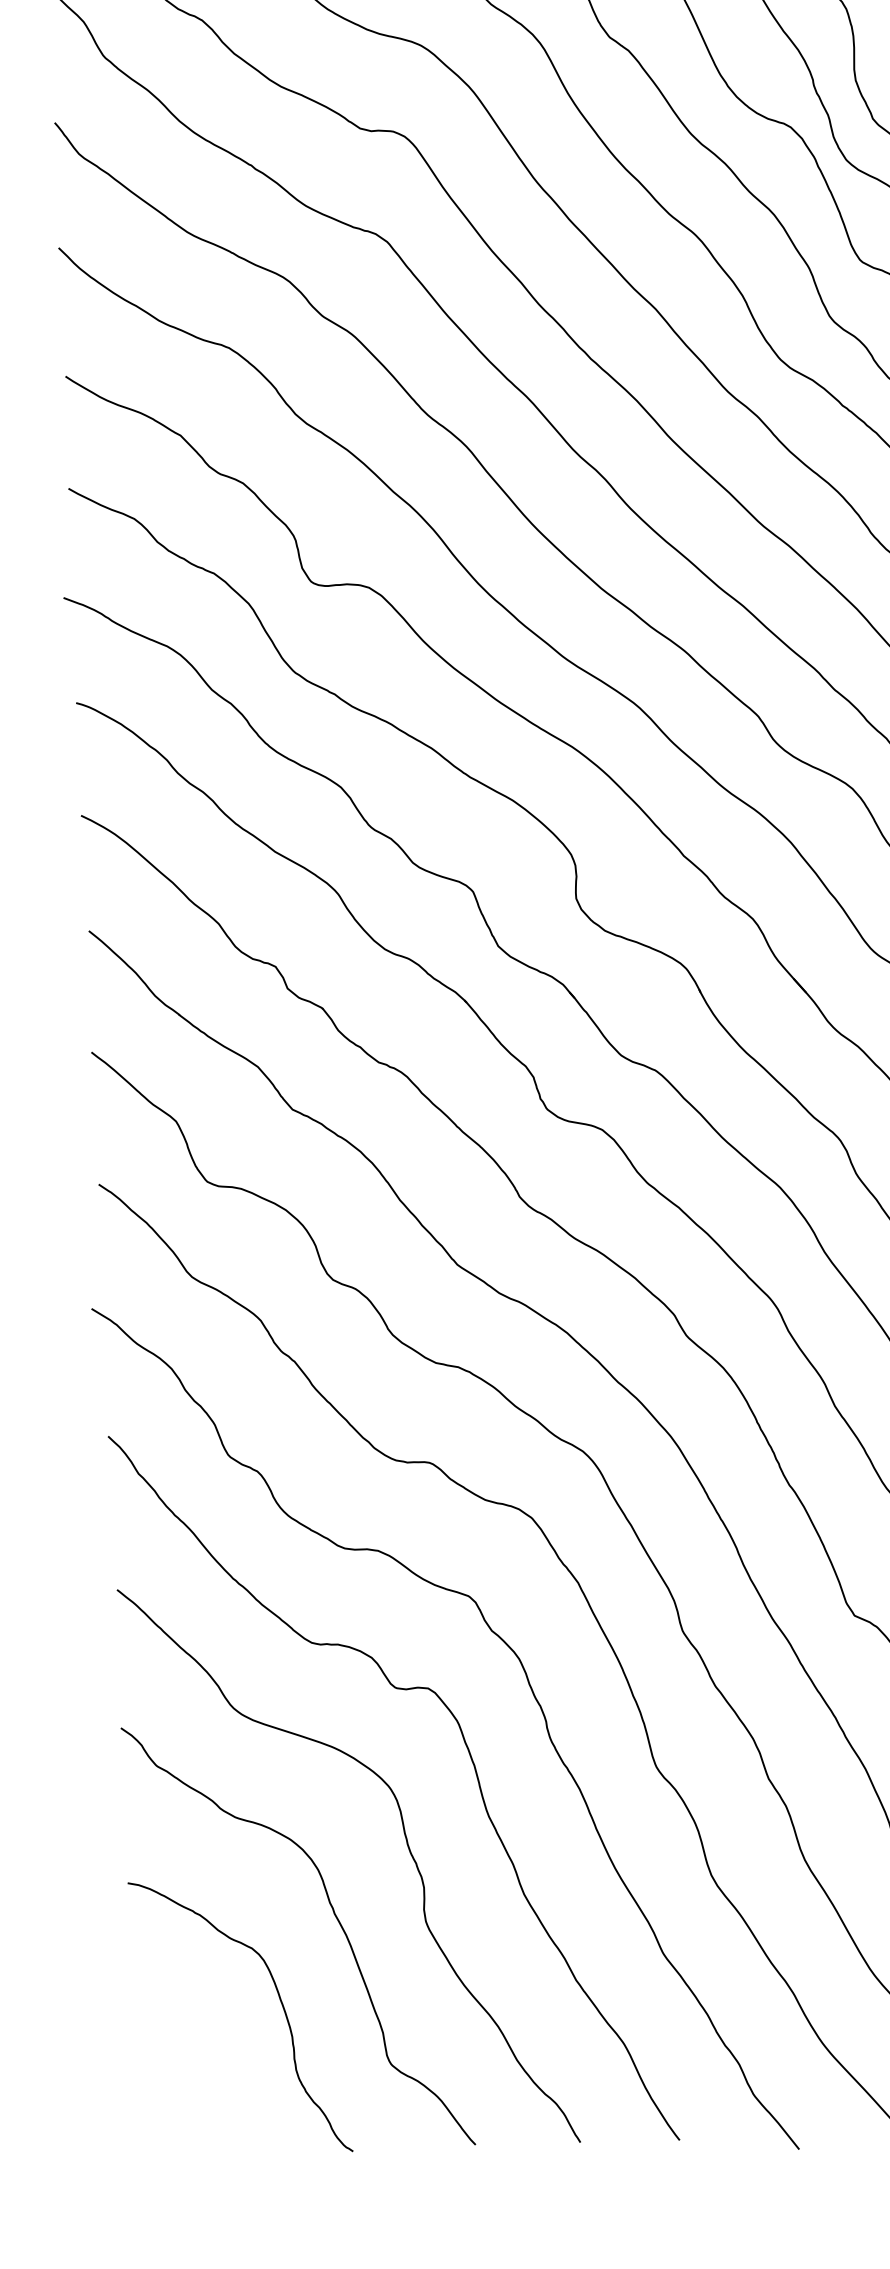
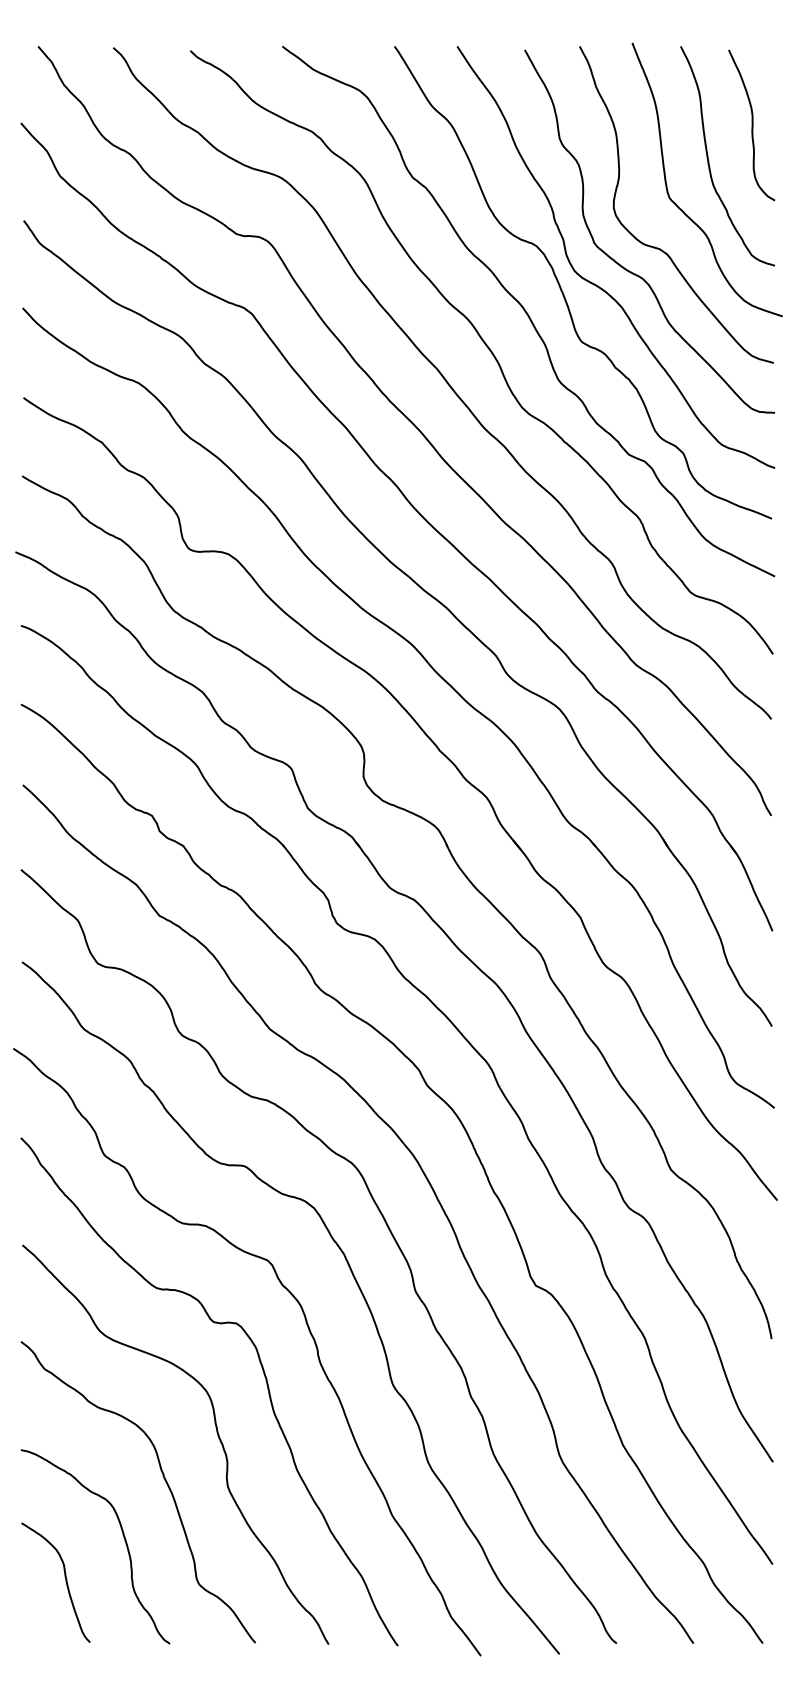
curve: (199, 2070) -> (65, 1582), added

